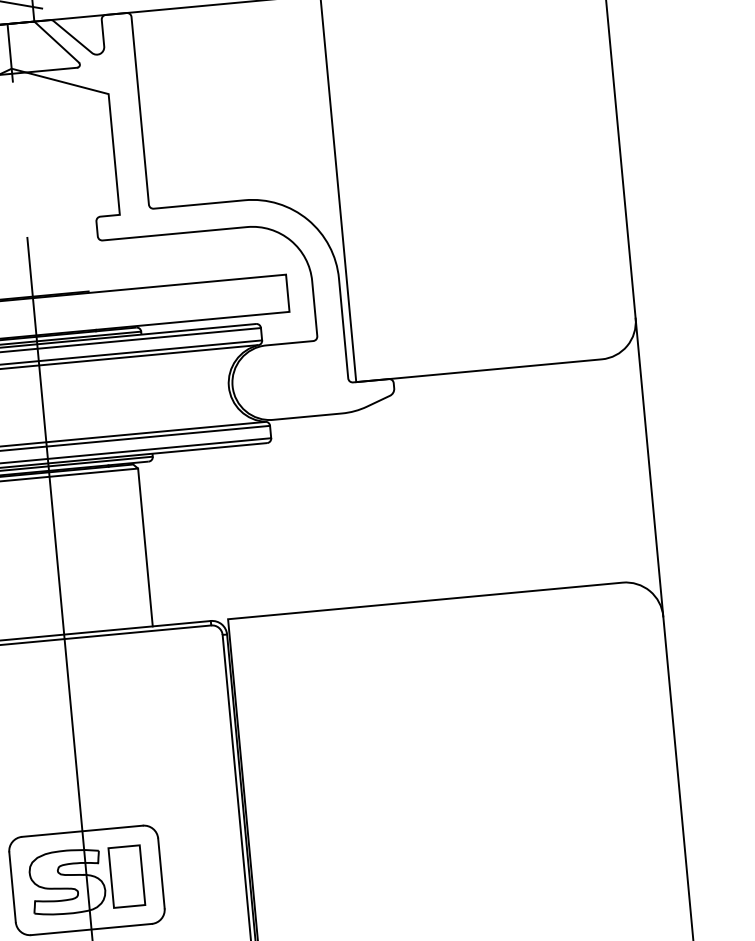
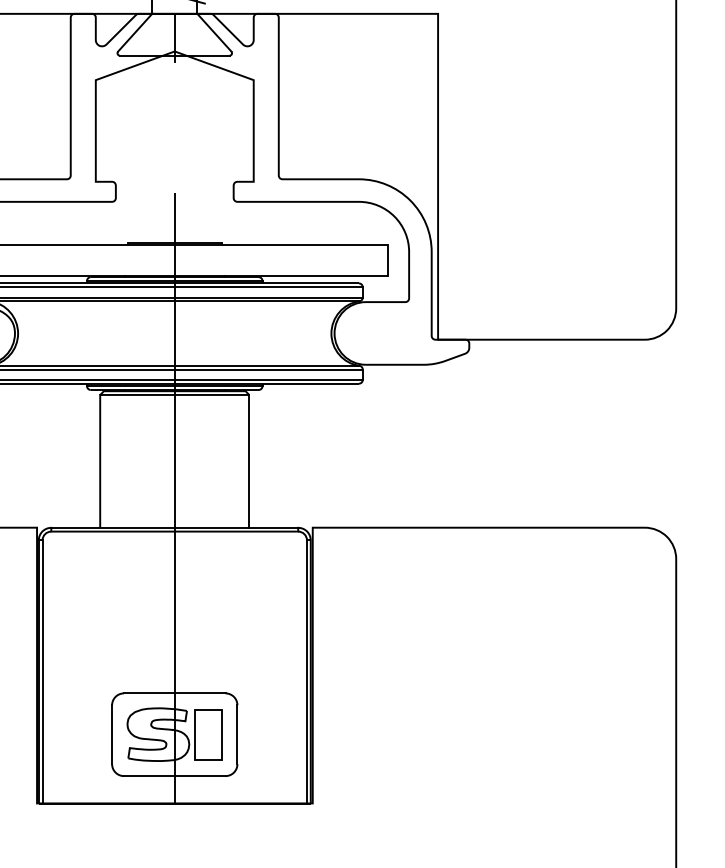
line: (649, 467) -> (676, 433), removed

